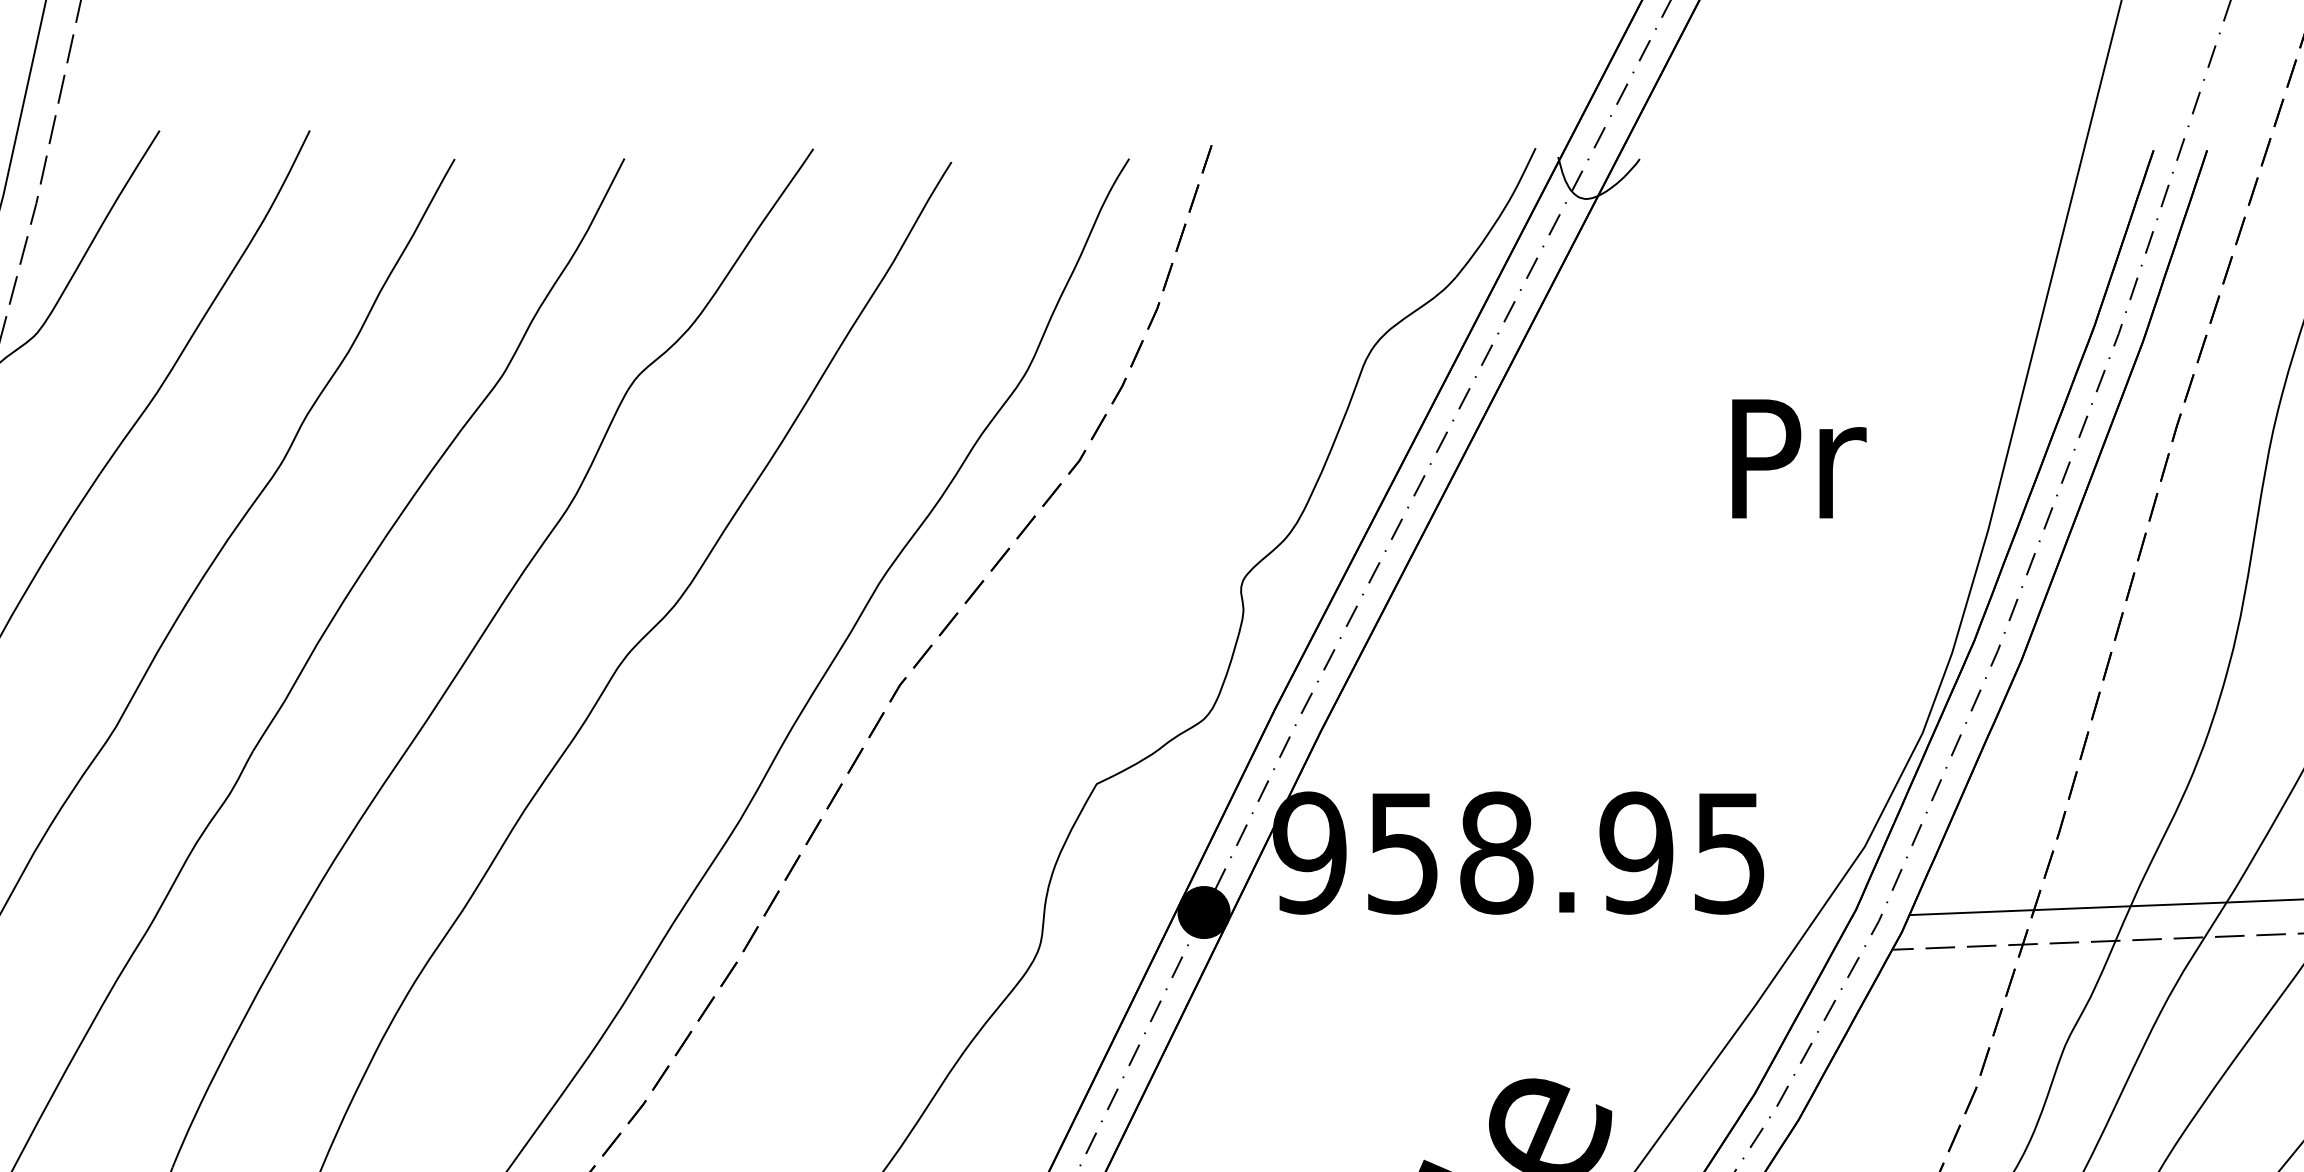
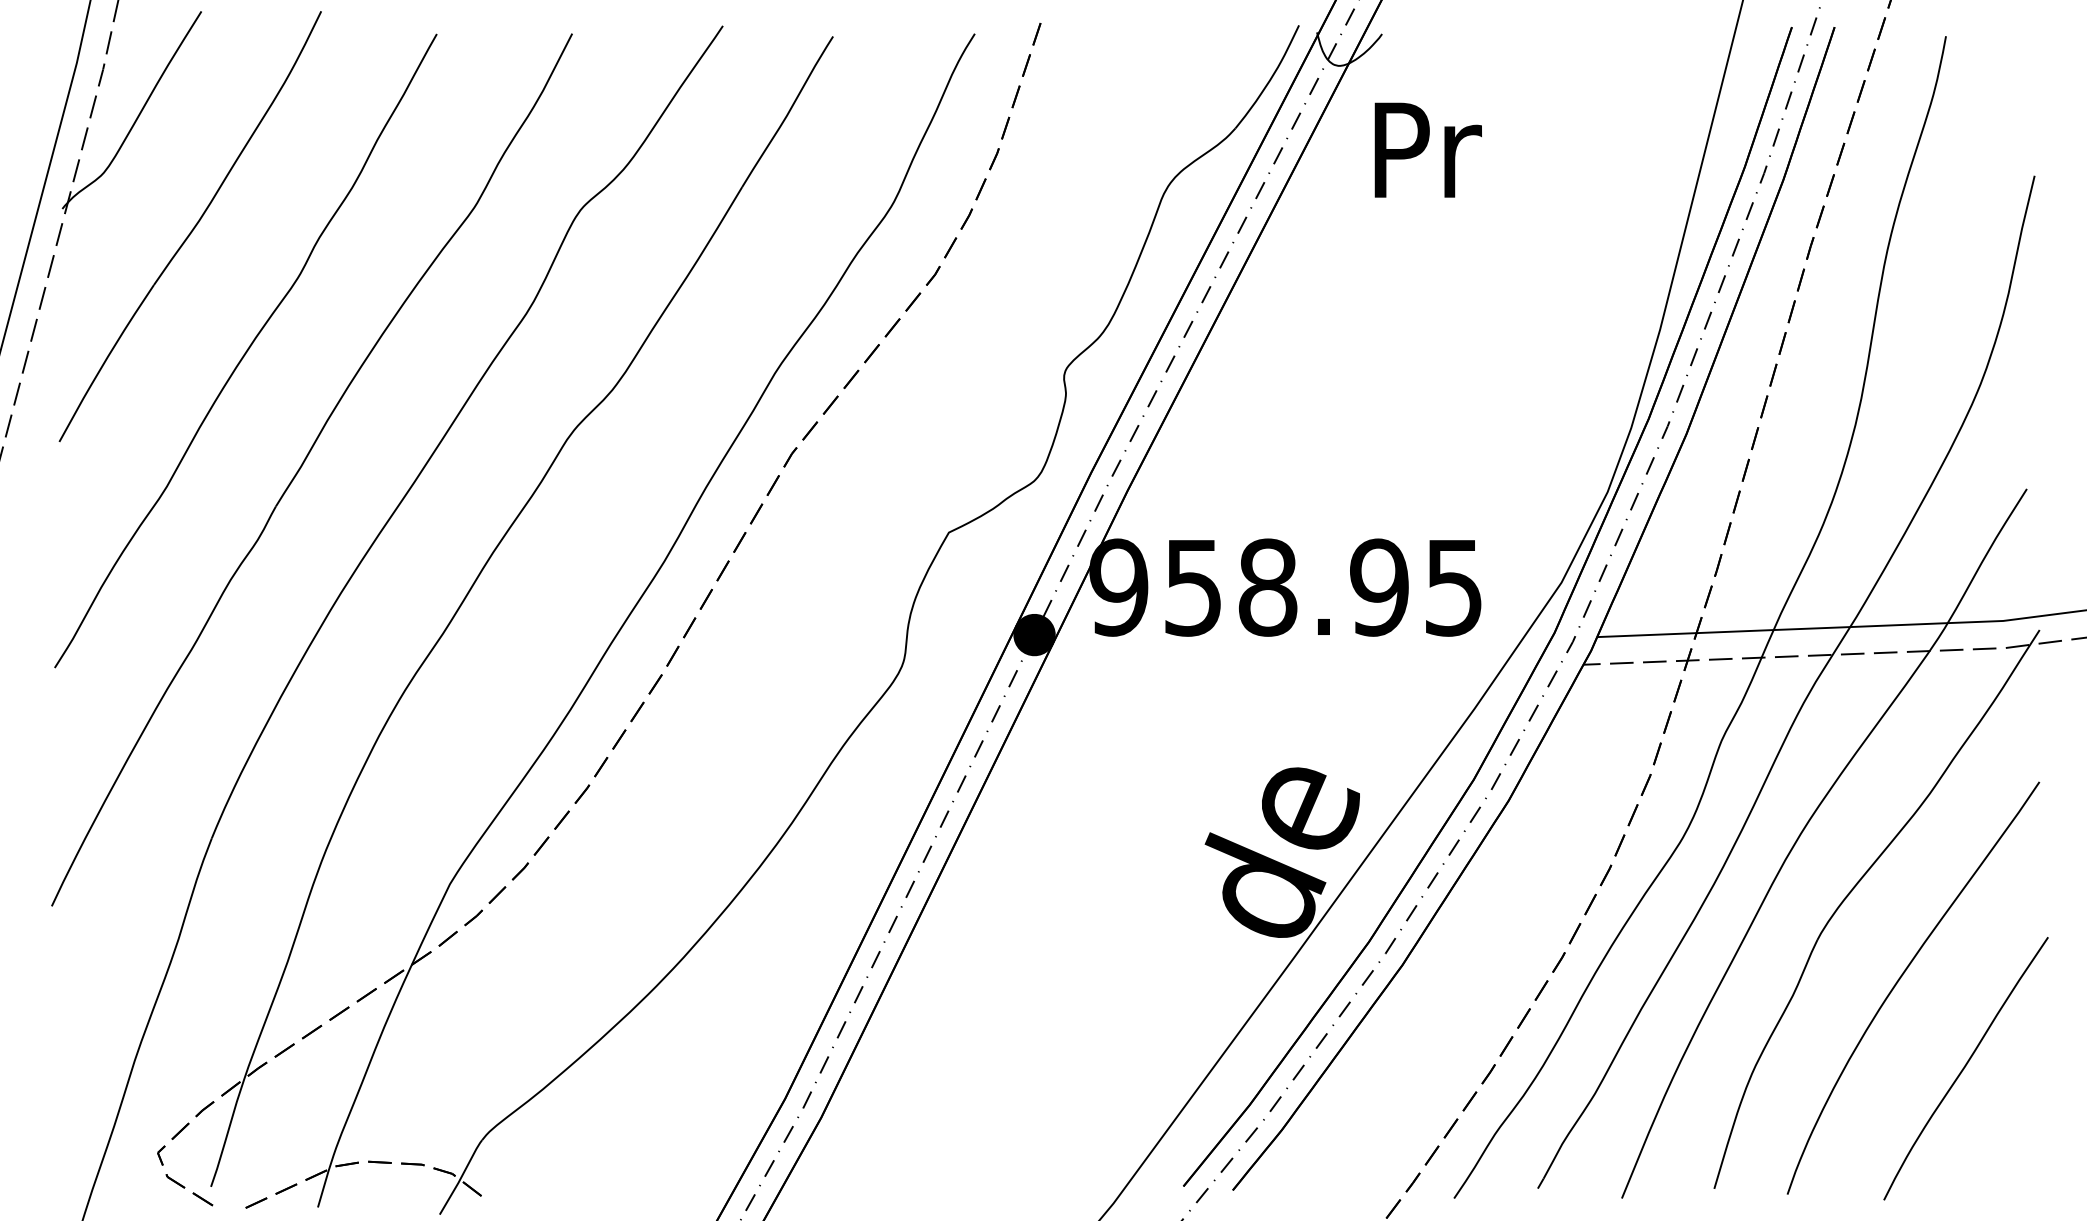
text: (1798, 457) -> (1427, 149), moved

